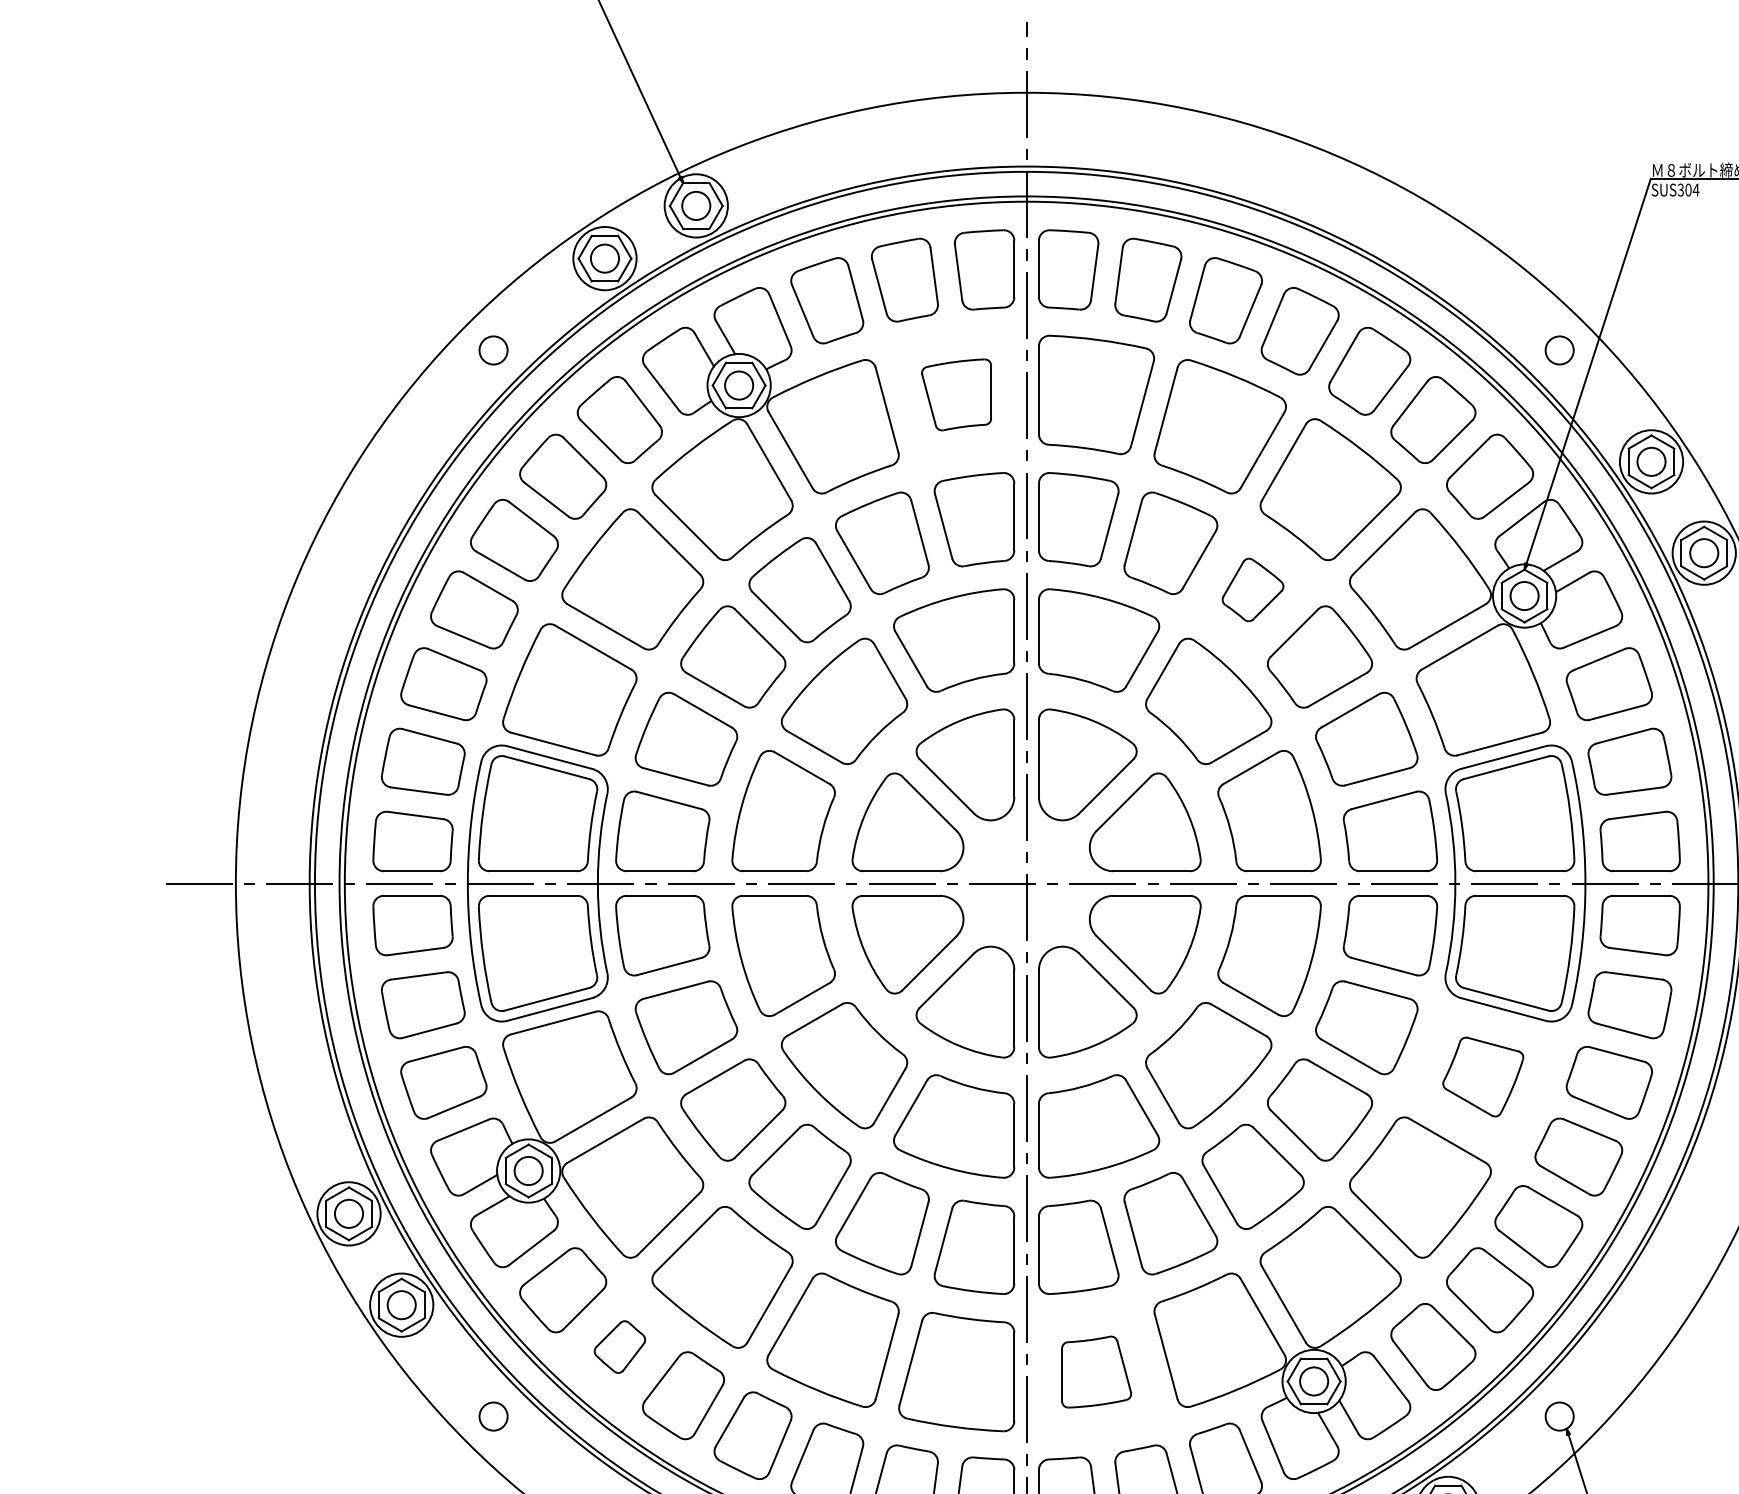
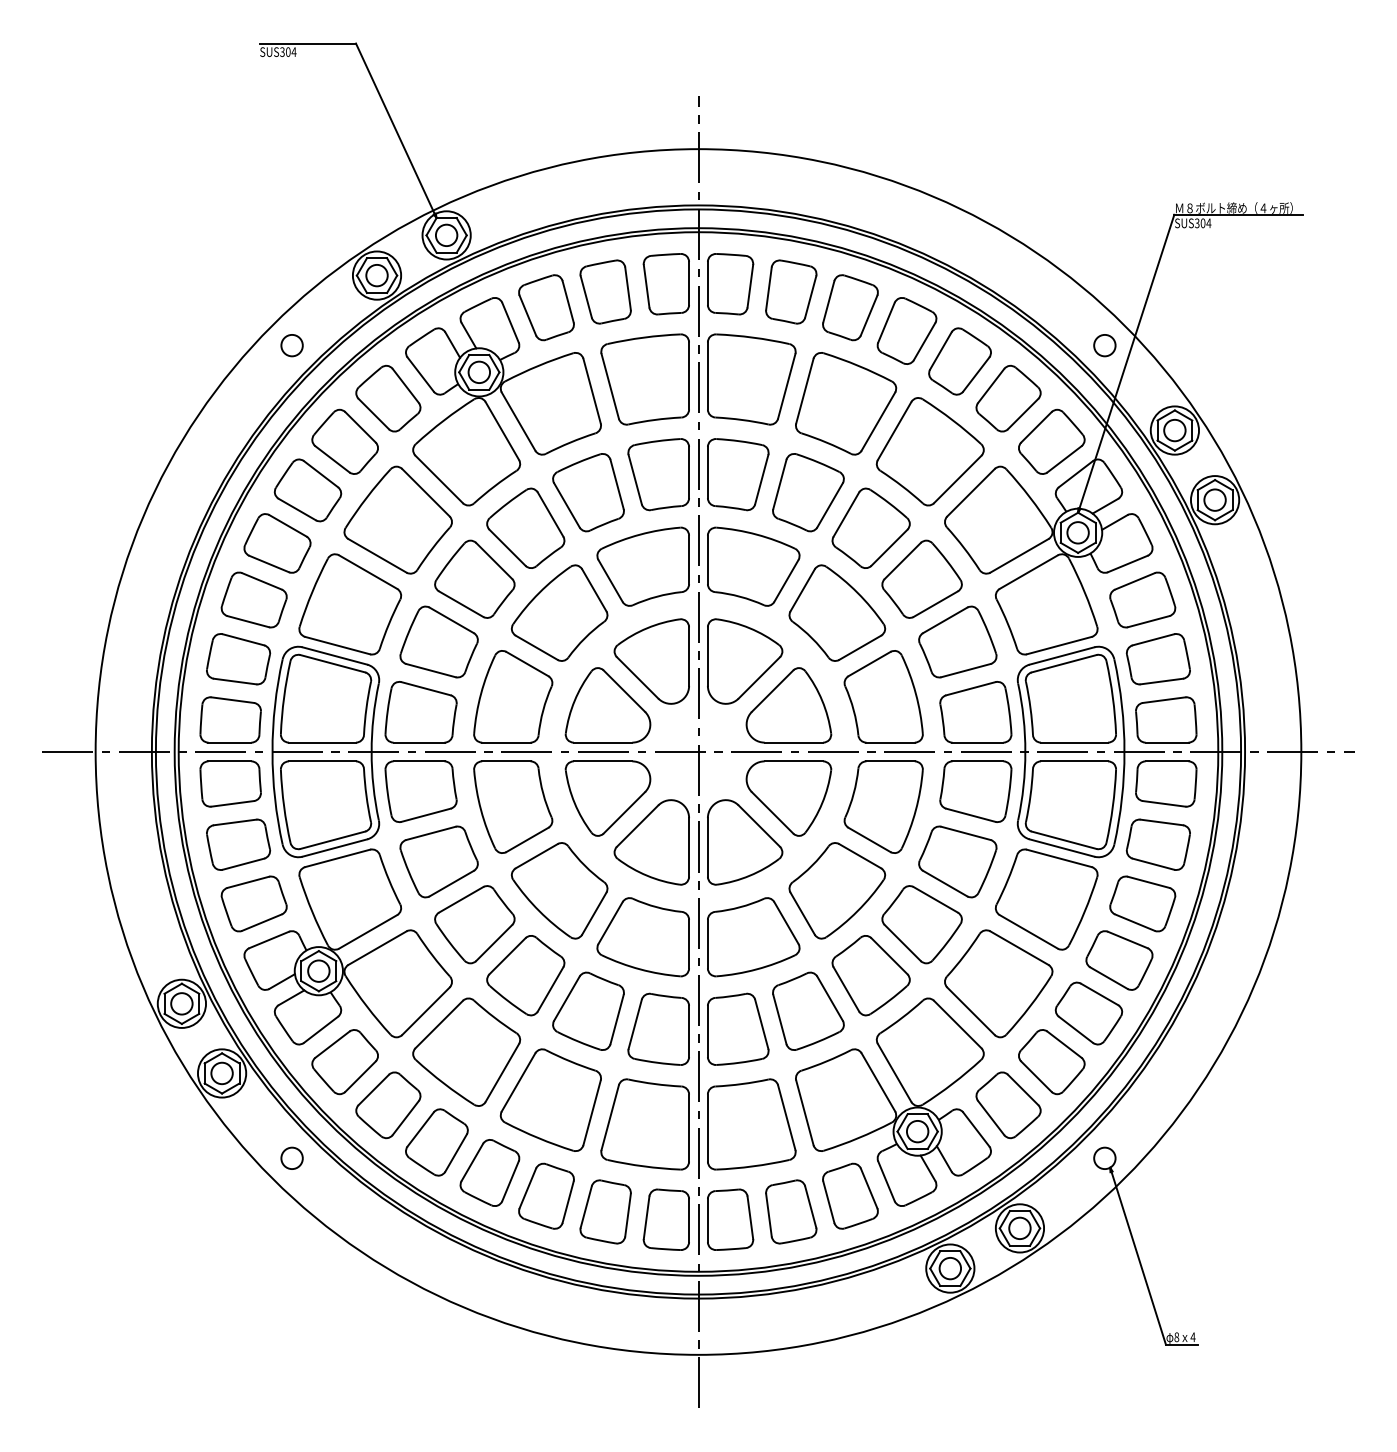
part: (955, 394) -> (644, 379), size x1.67
part: (1252, 589) -> (870, 527), size x1.67
part: (1483, 1076) -> (1046, 899), size x1.67
part: (620, 1347) -> (388, 1105), size x1.67
part: (1096, 1372) -> (751, 1124), size x1.67

